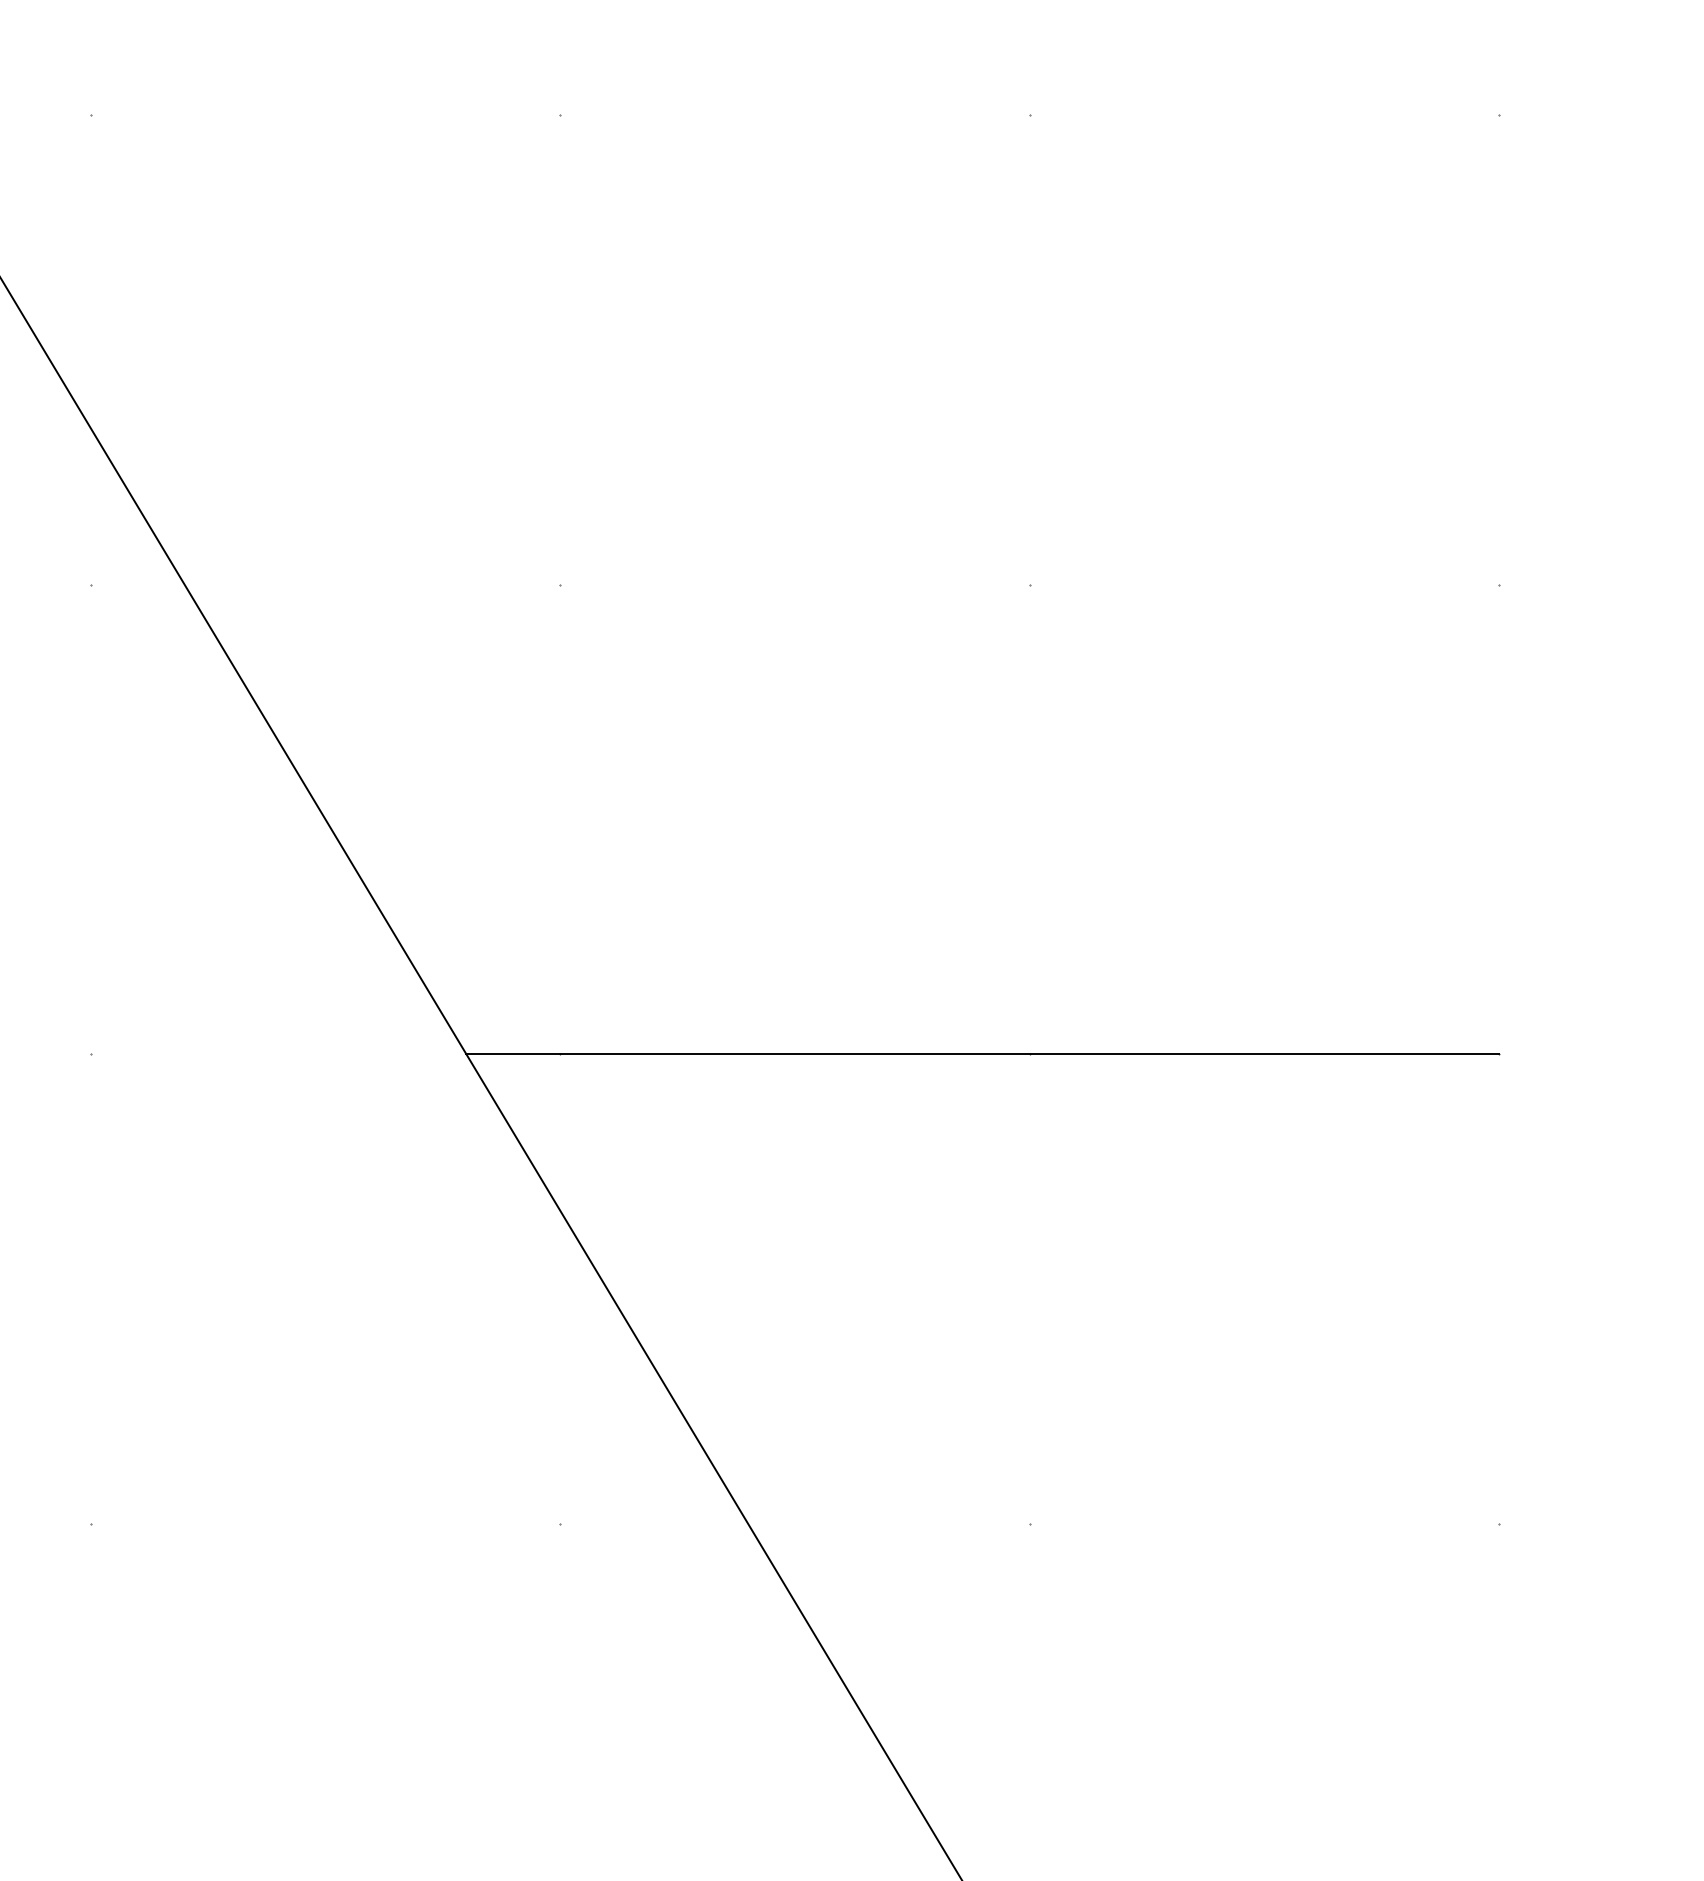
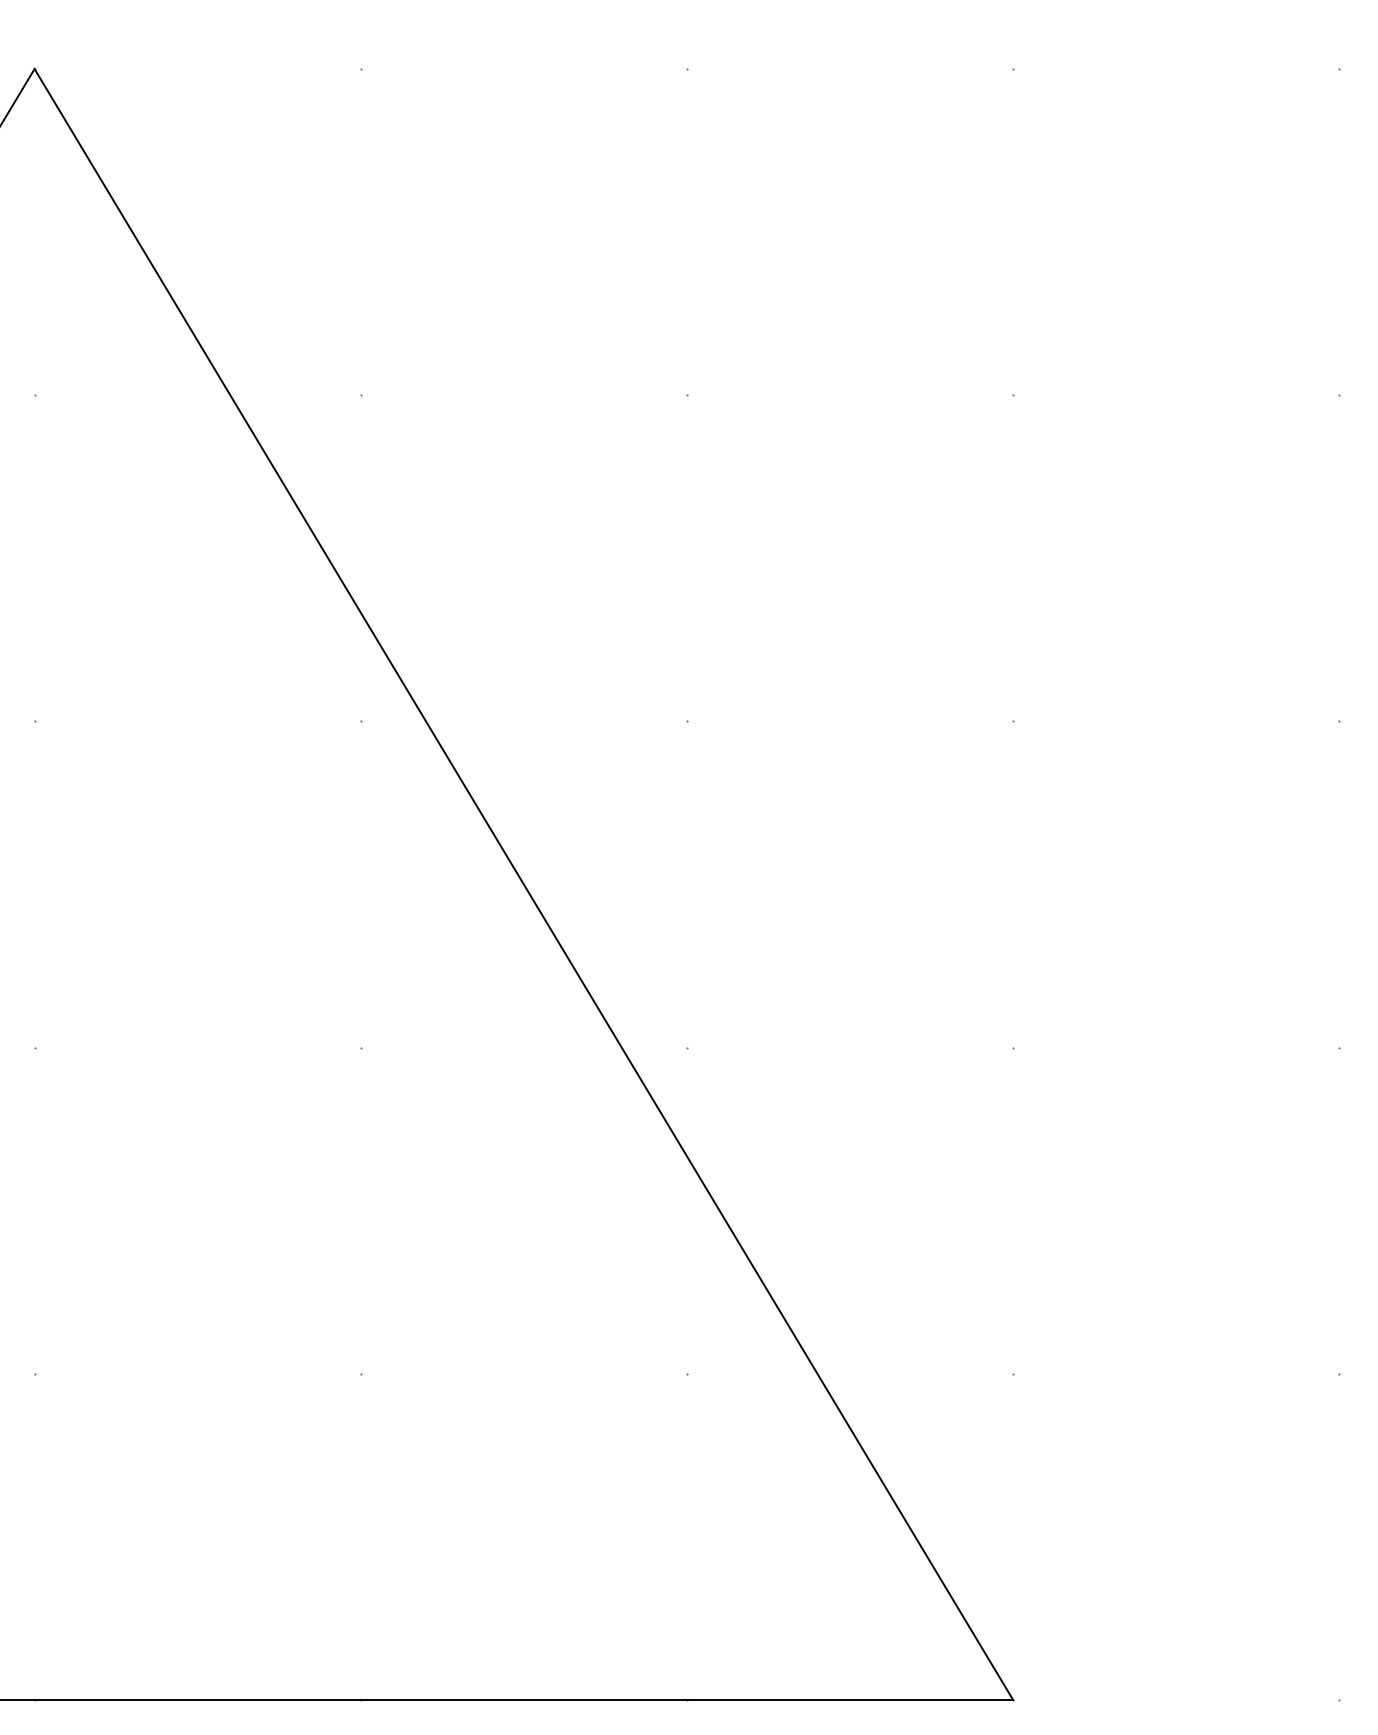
line: (982, 1054) -> (980, 1047), removed

